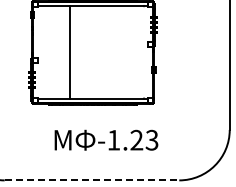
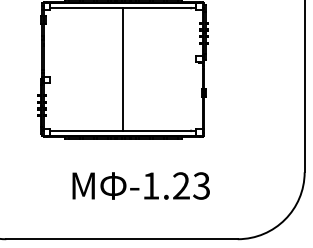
line: (69, 52) -> (122, 69), moved
line: (92, 180) -> (122, 239), dashed -> solid

